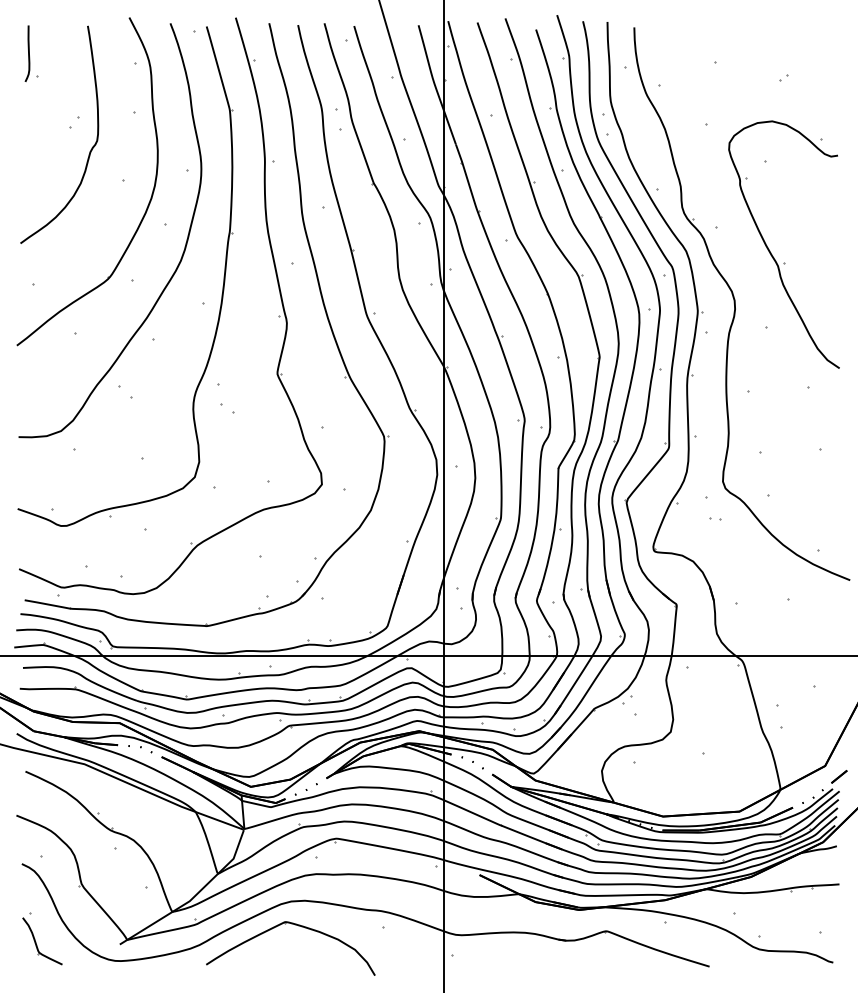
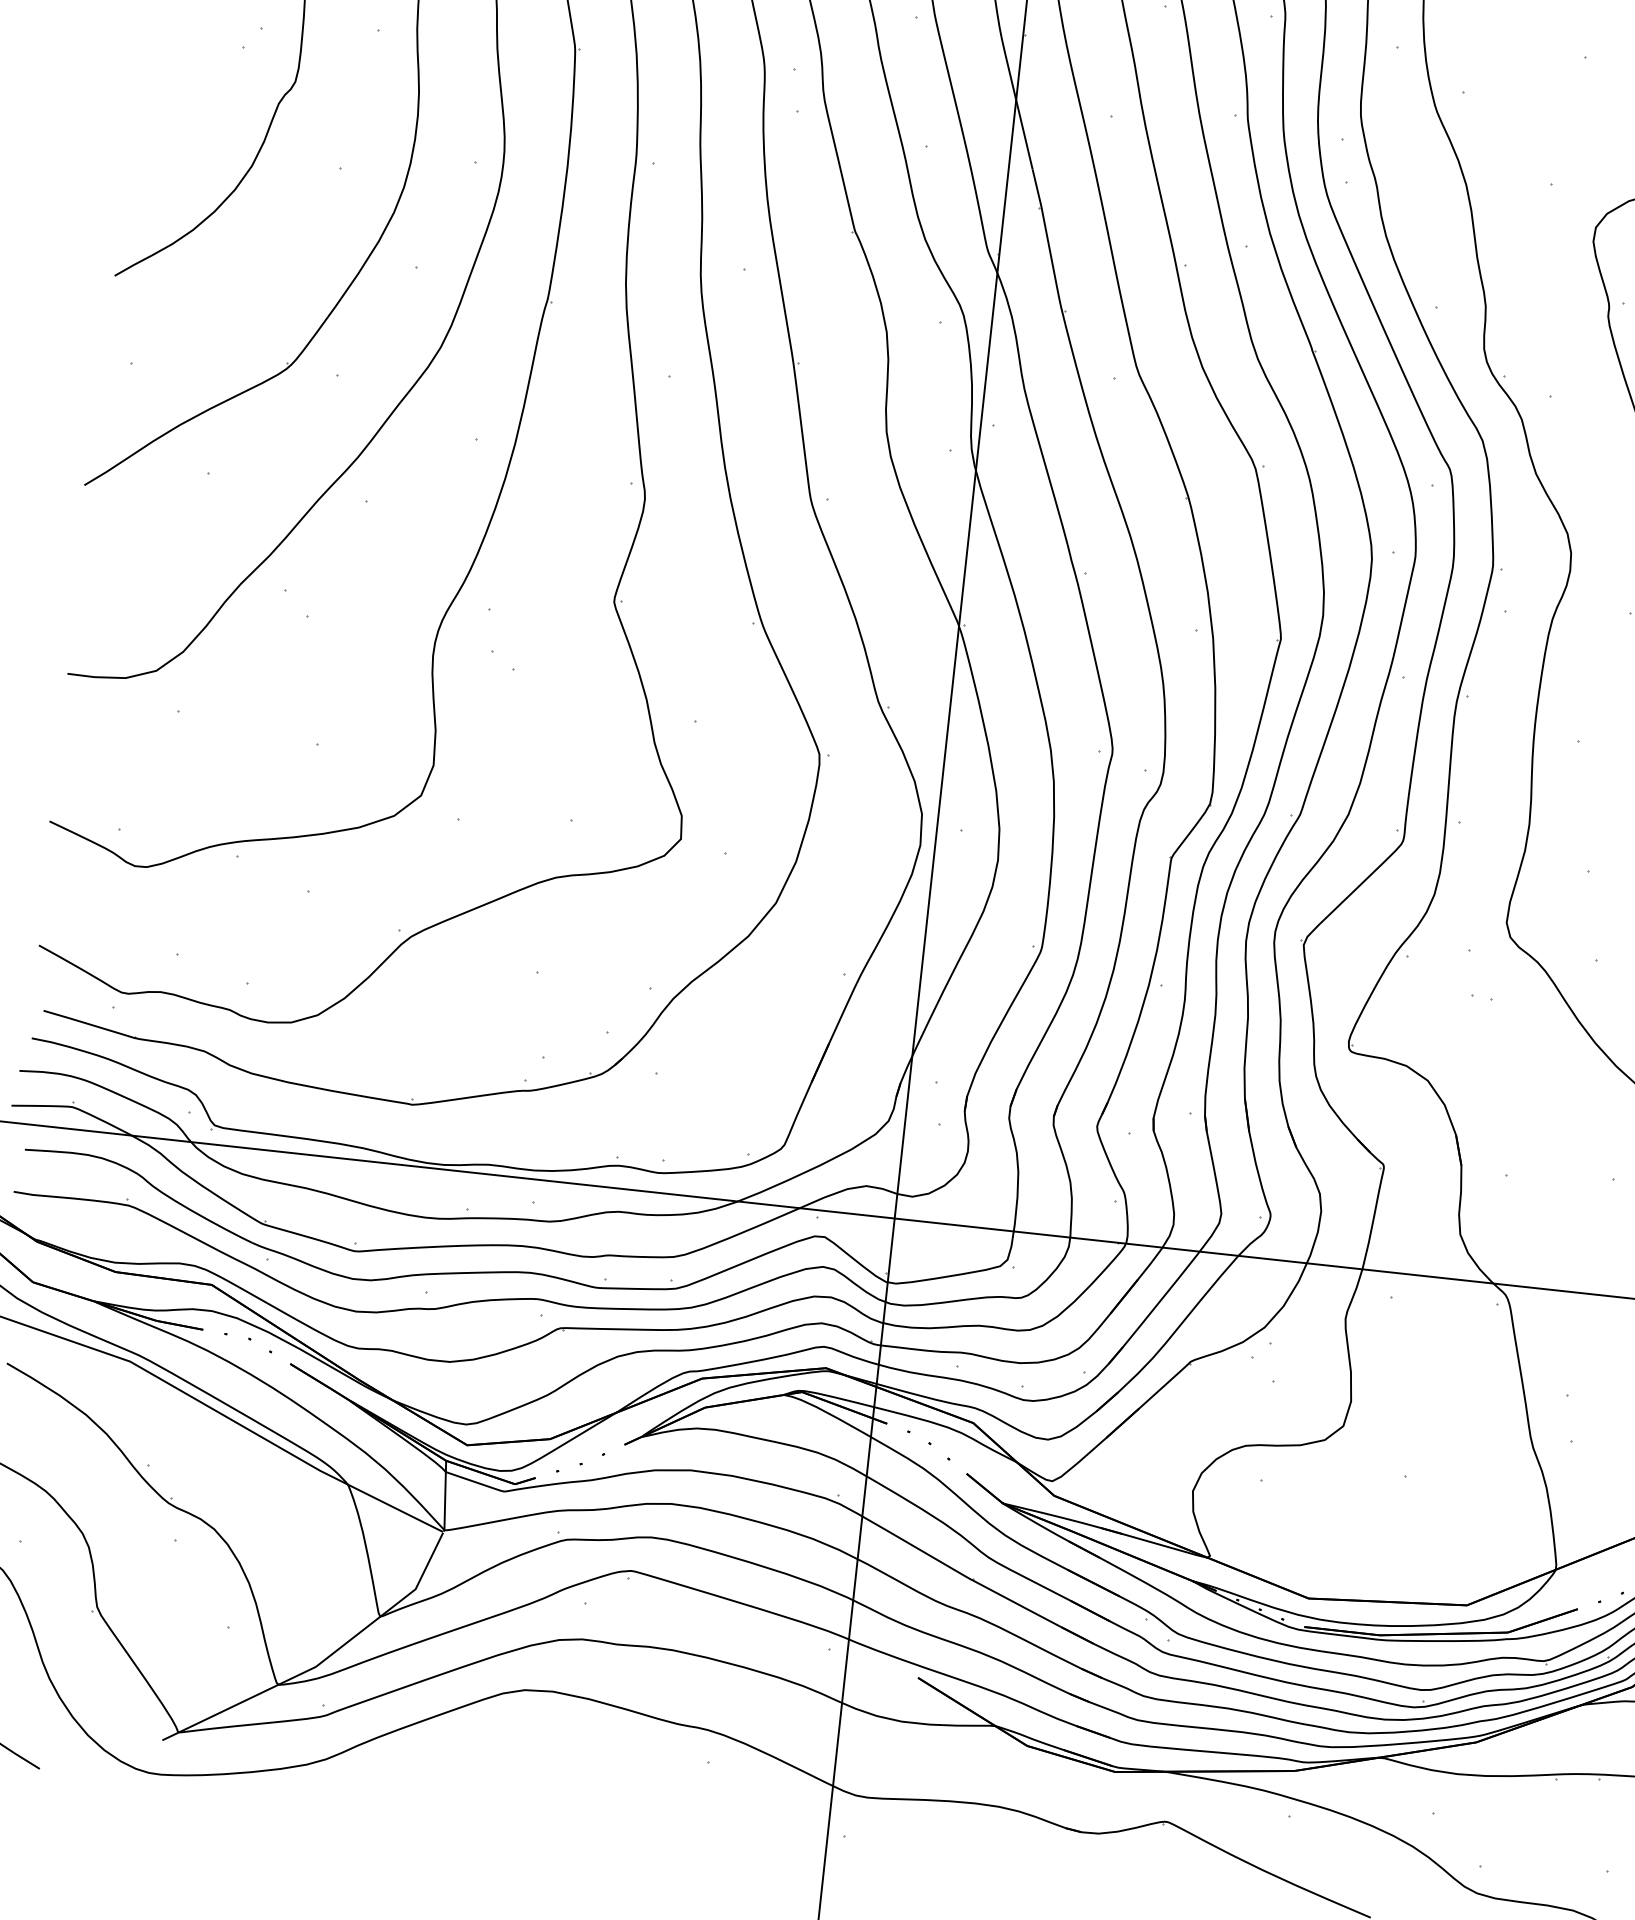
part: (298, 926) -> (533, 1743), removed

